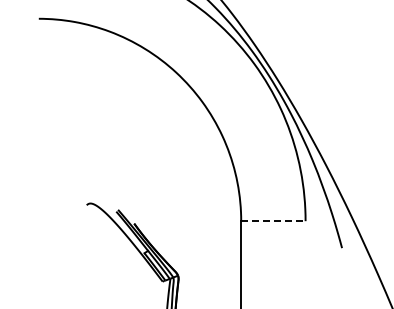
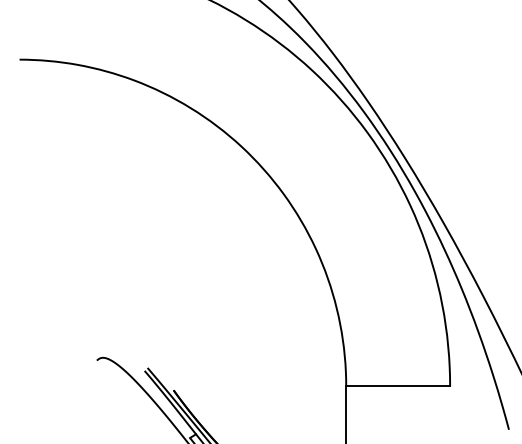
line: (273, 221) -> (398, 386), dashed -> solid

